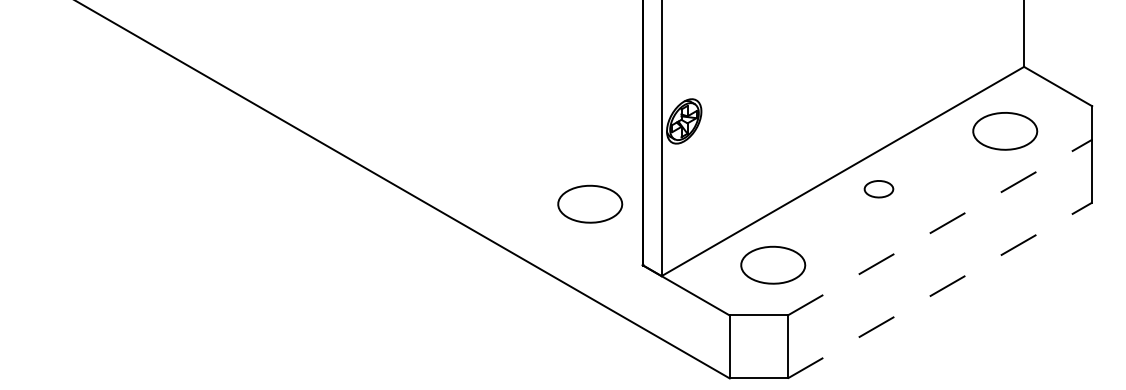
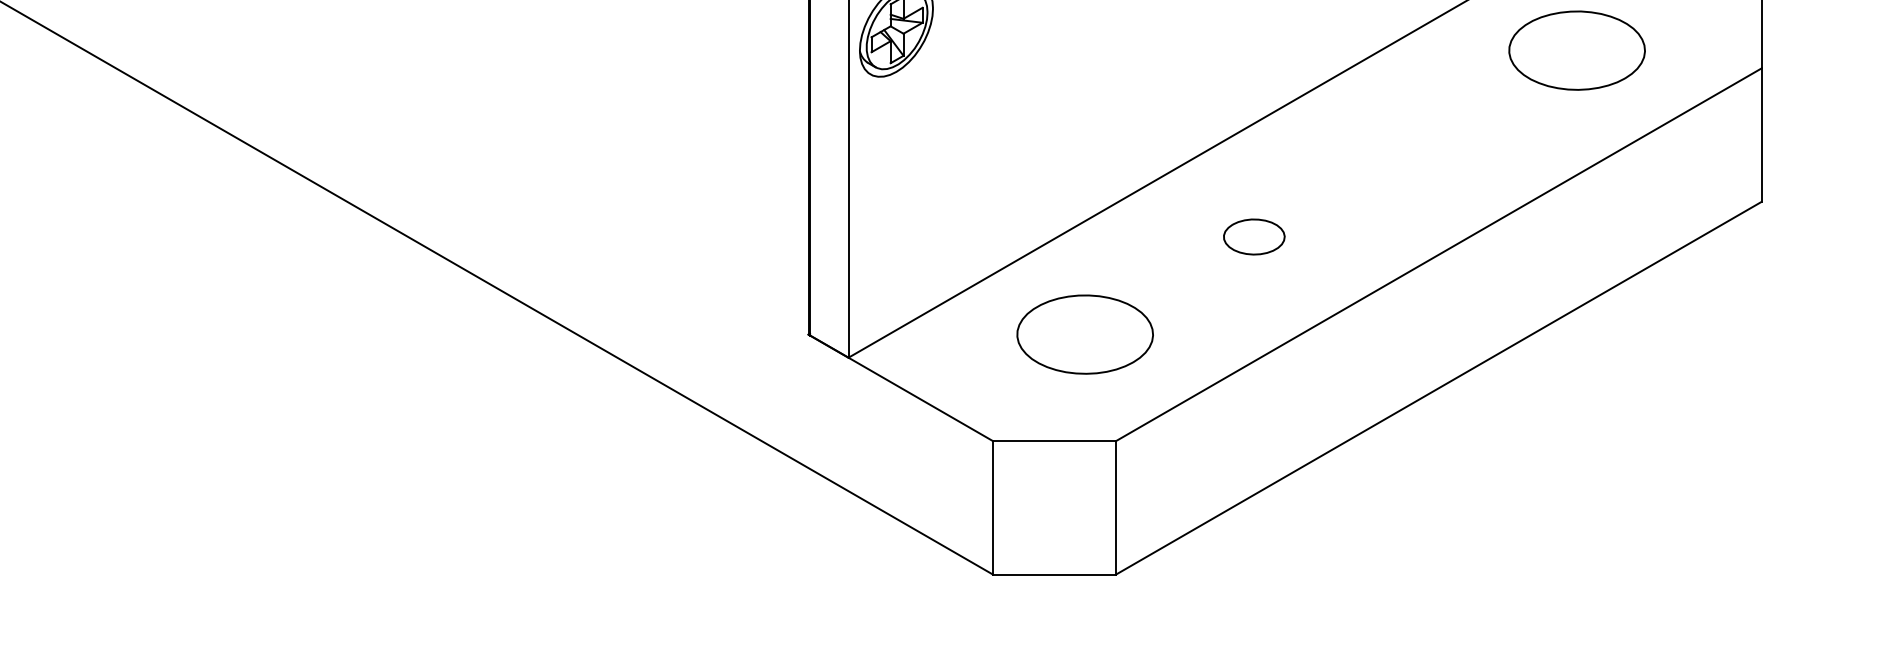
part: (878, 189) -> (1253, 237), moved
part: (590, 203) -> (697, 203), removed
line: (939, 227) -> (1437, 254), dashed -> solid
line: (939, 290) -> (1437, 388), dashed -> solid

